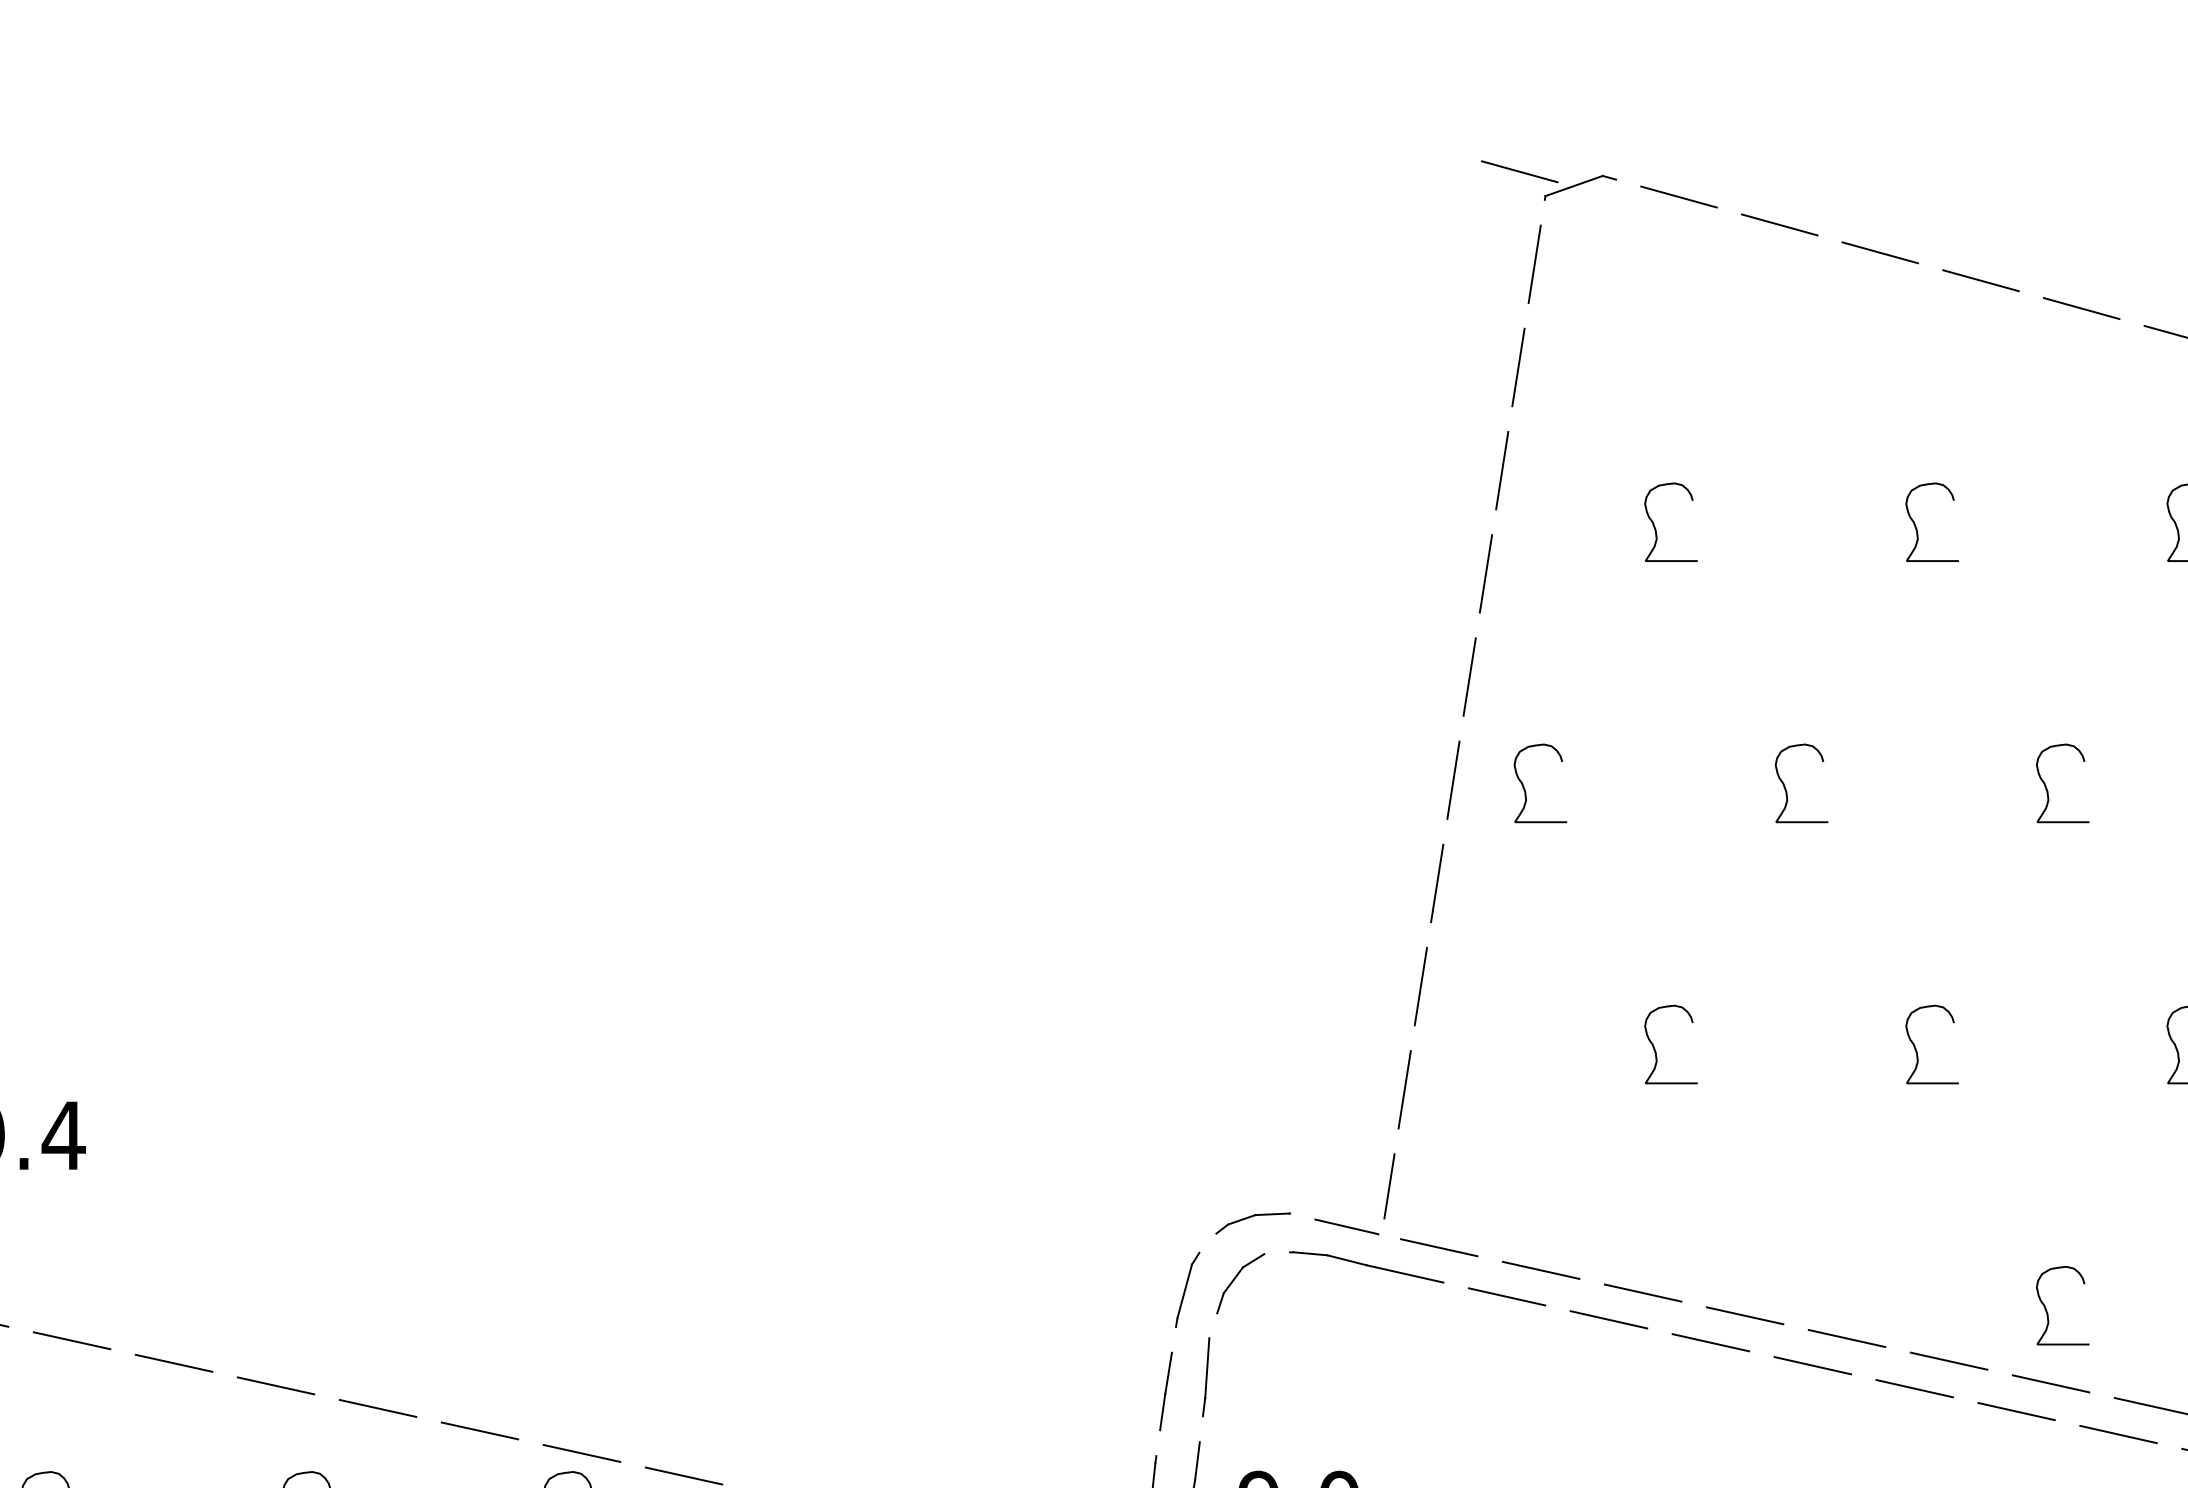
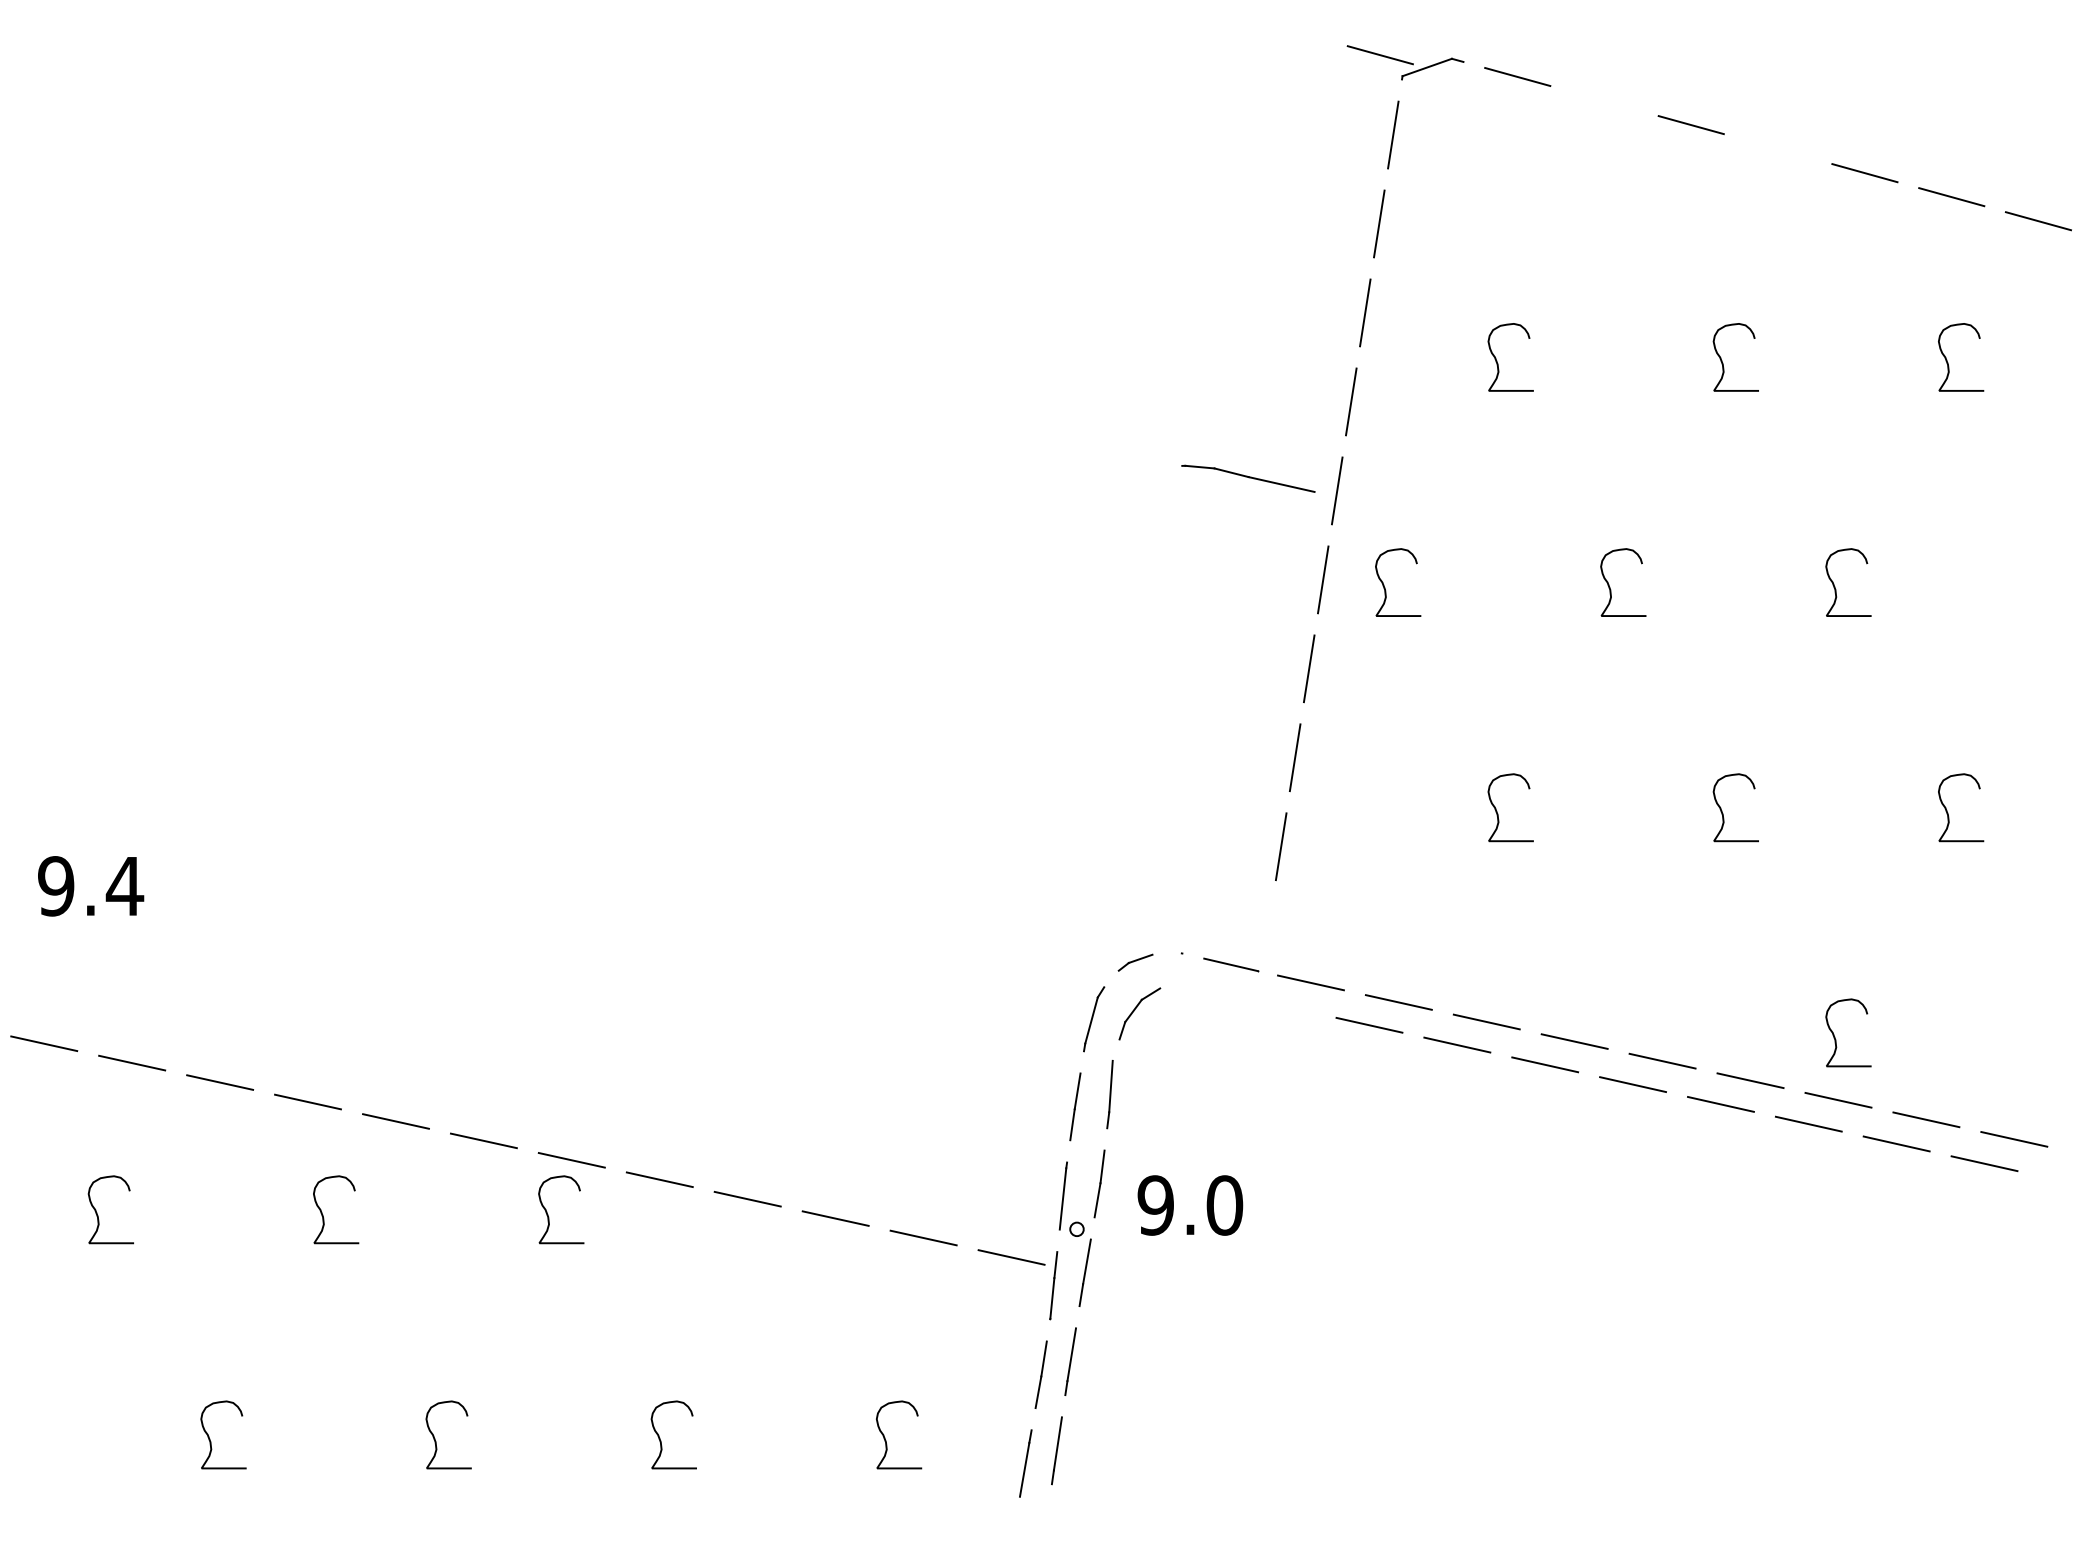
line: (1779, 225) -> (1604, 101), removed
line: (1980, 281) -> (1777, 149), removed
line: (1388, 1185) -> (1267, 929), removed
line: (1271, 1213) -> (1166, 953), removed
part: (1366, 1266) -> (1248, 478), moved

